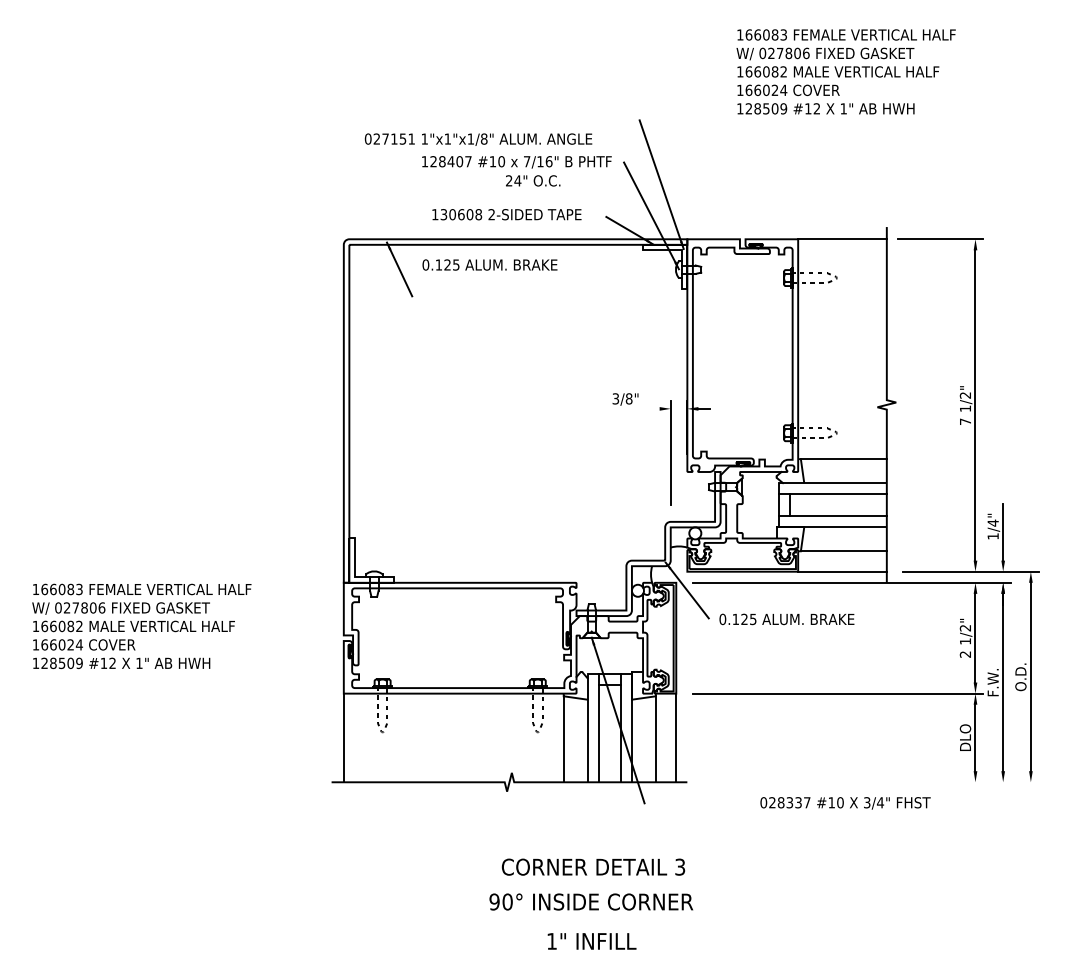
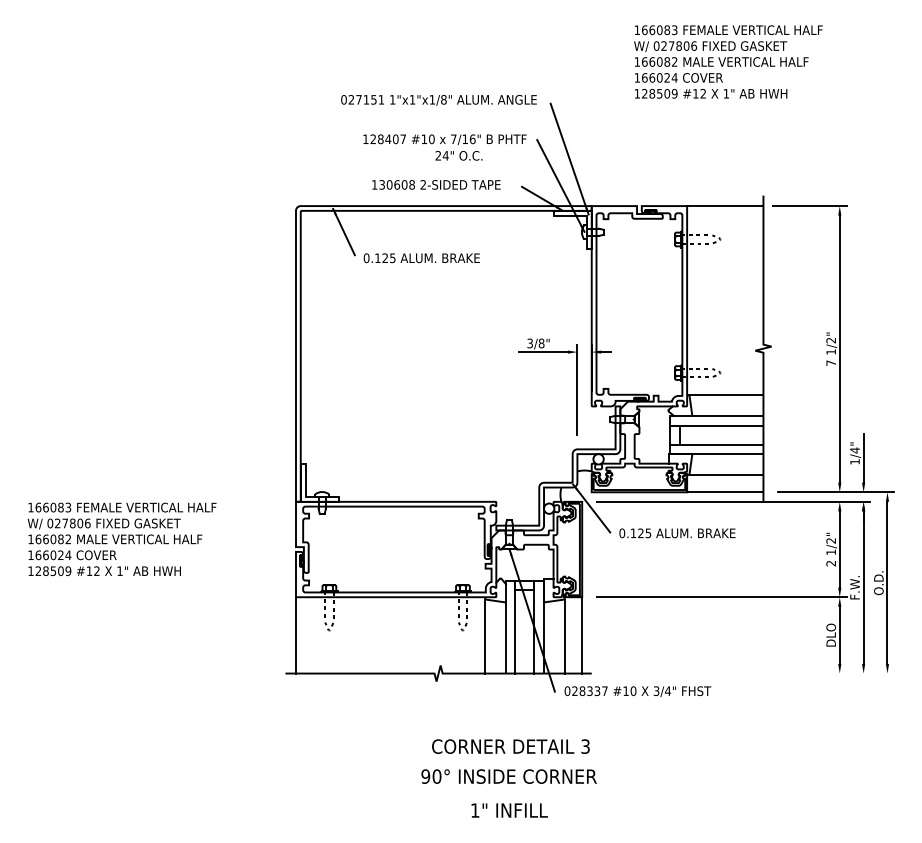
text: (478, 139) -> (438, 100), moved
text: (489, 265) -> (421, 258), moved
line: (630, 409) -> (542, 352), added
text: (845, 803) -> (637, 691), moved

